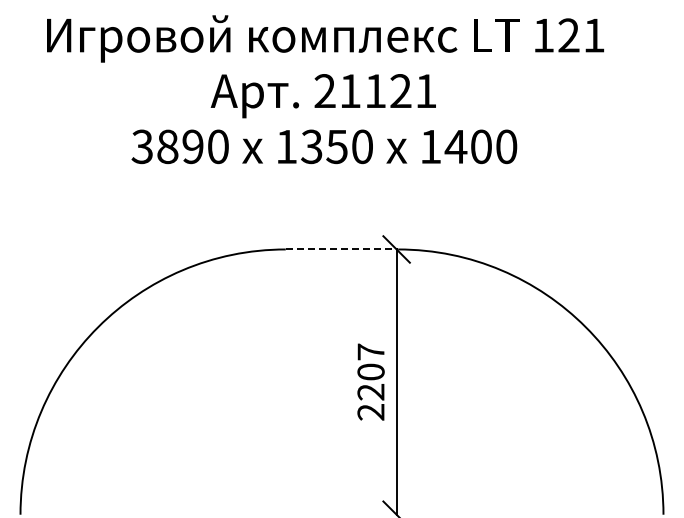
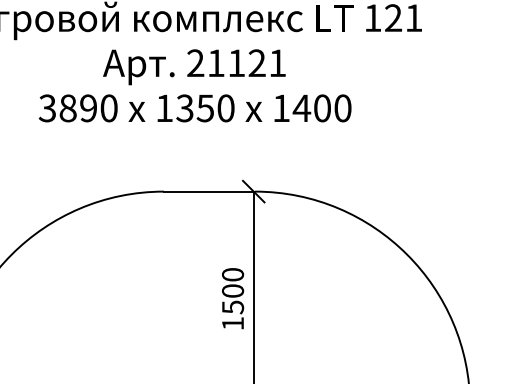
line: (342, 249) -> (209, 191), dashed -> solid
text: (370, 381) -> (232, 298), 2207 -> 1500

